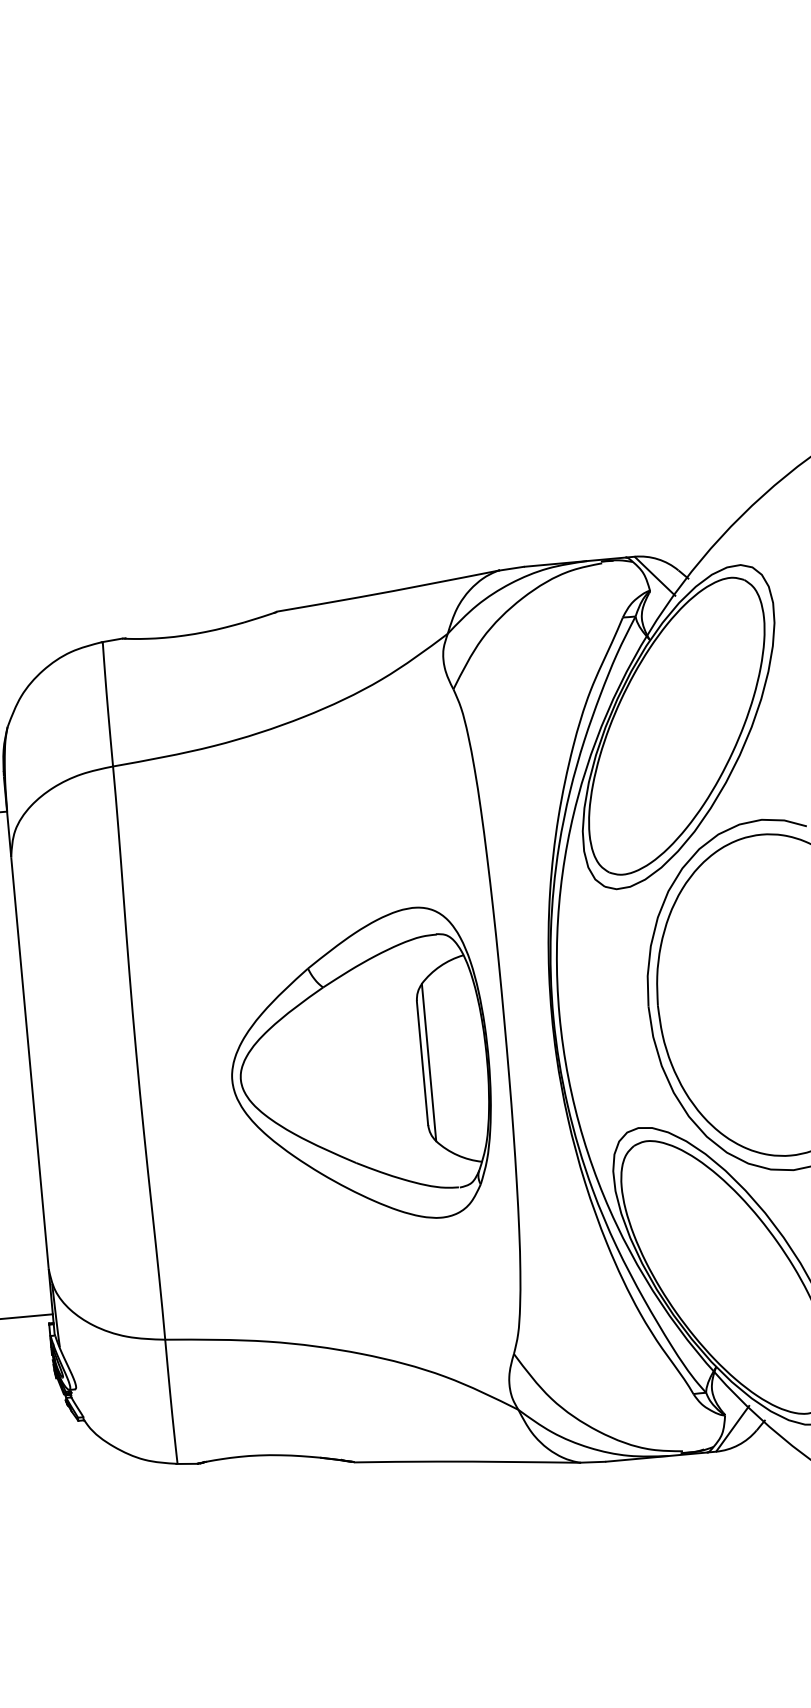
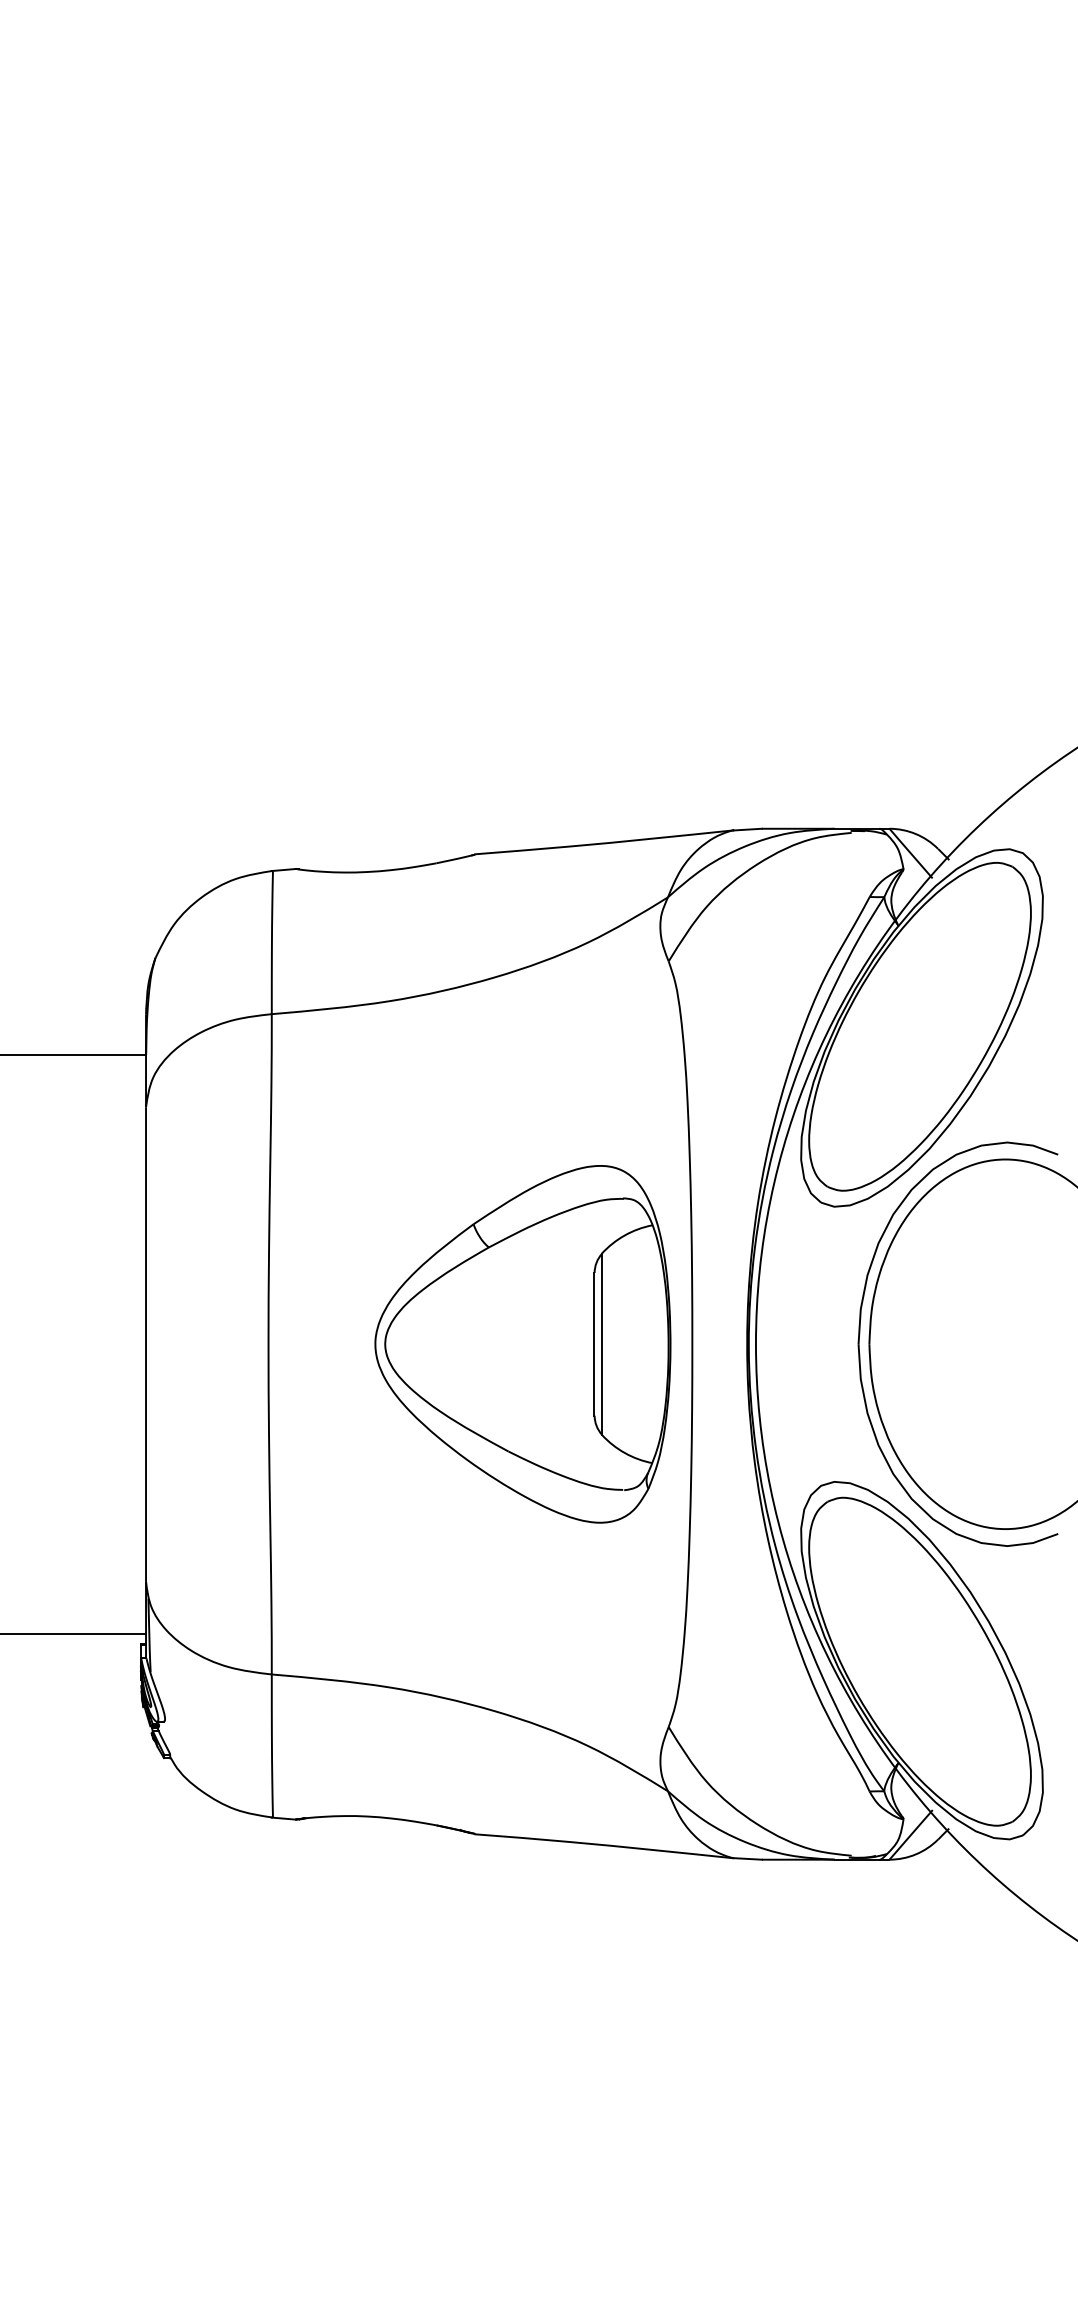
part: (360, 1069) -> (522, 1344), moved

